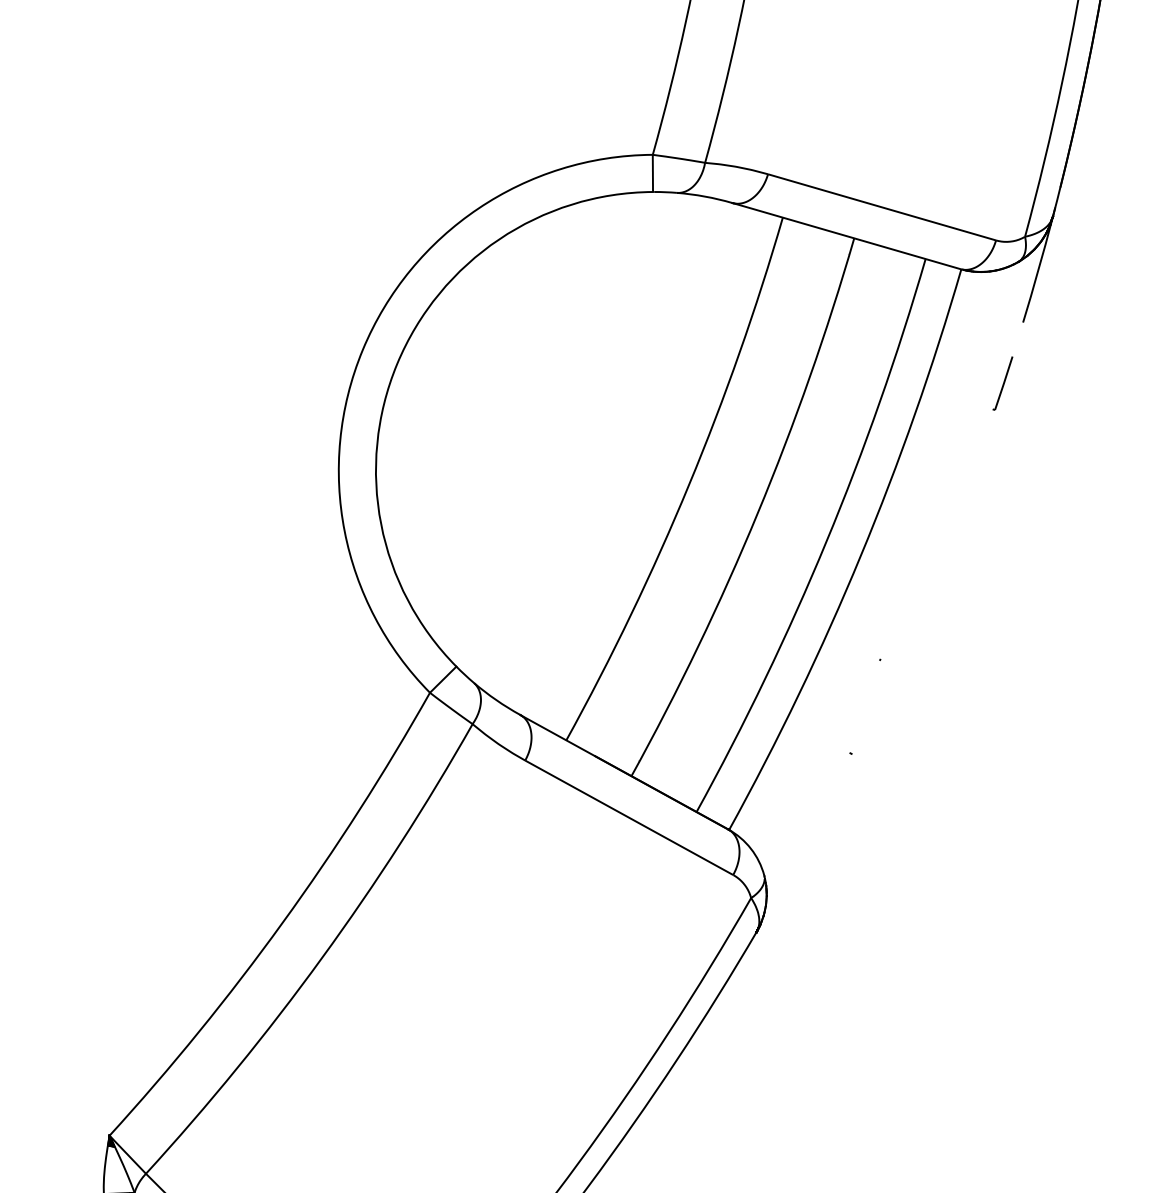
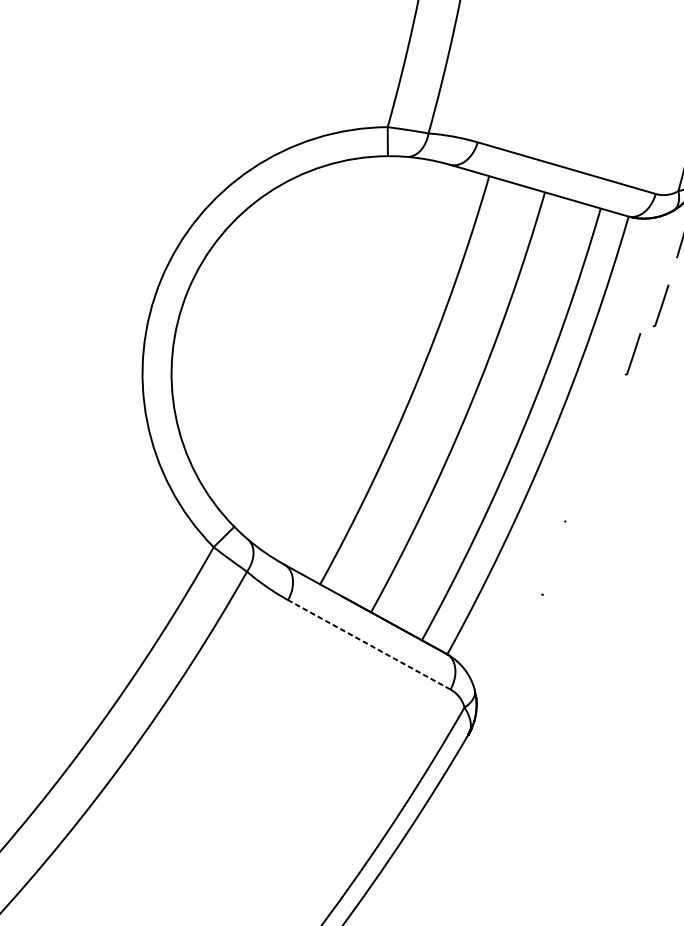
part: (966, 445) -> (632, 354), added
line: (629, 817) -> (369, 644), solid -> dashed

